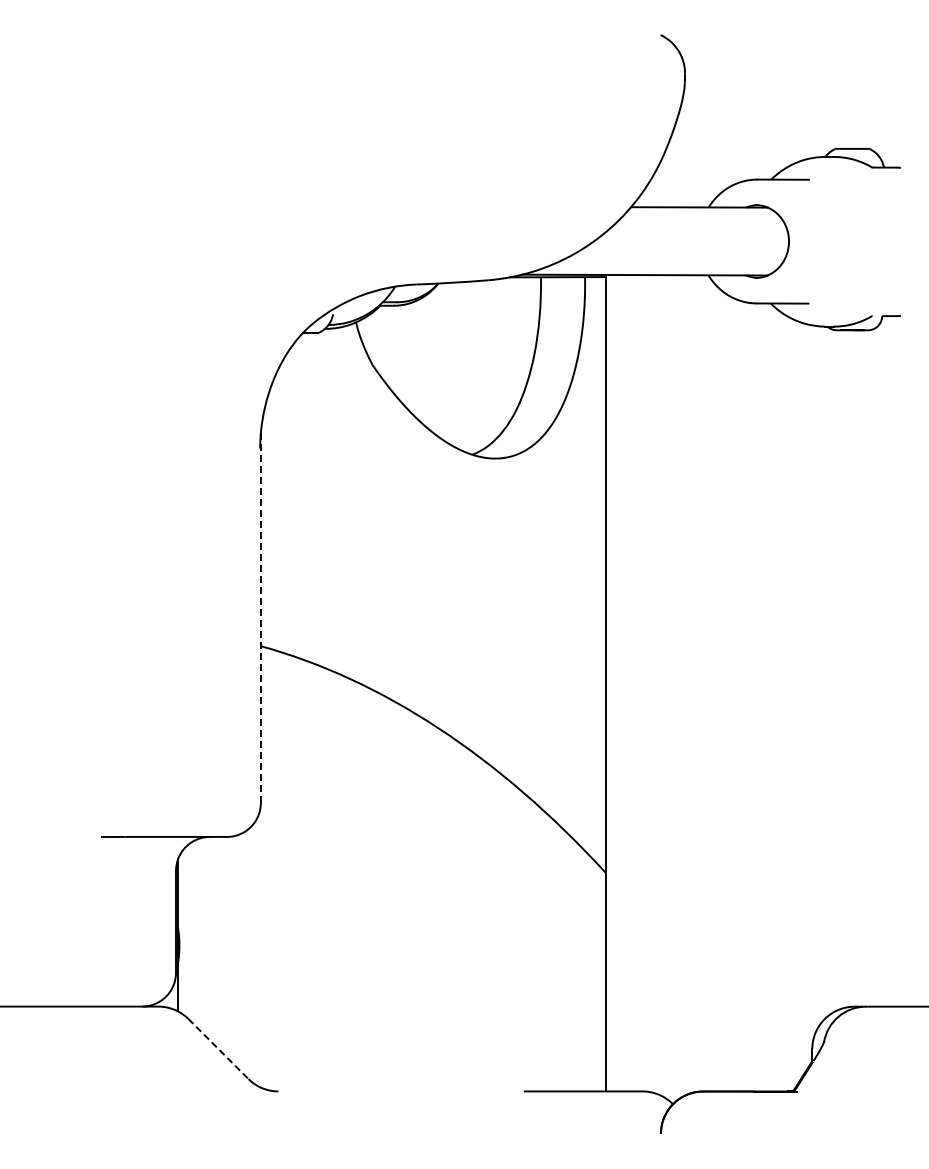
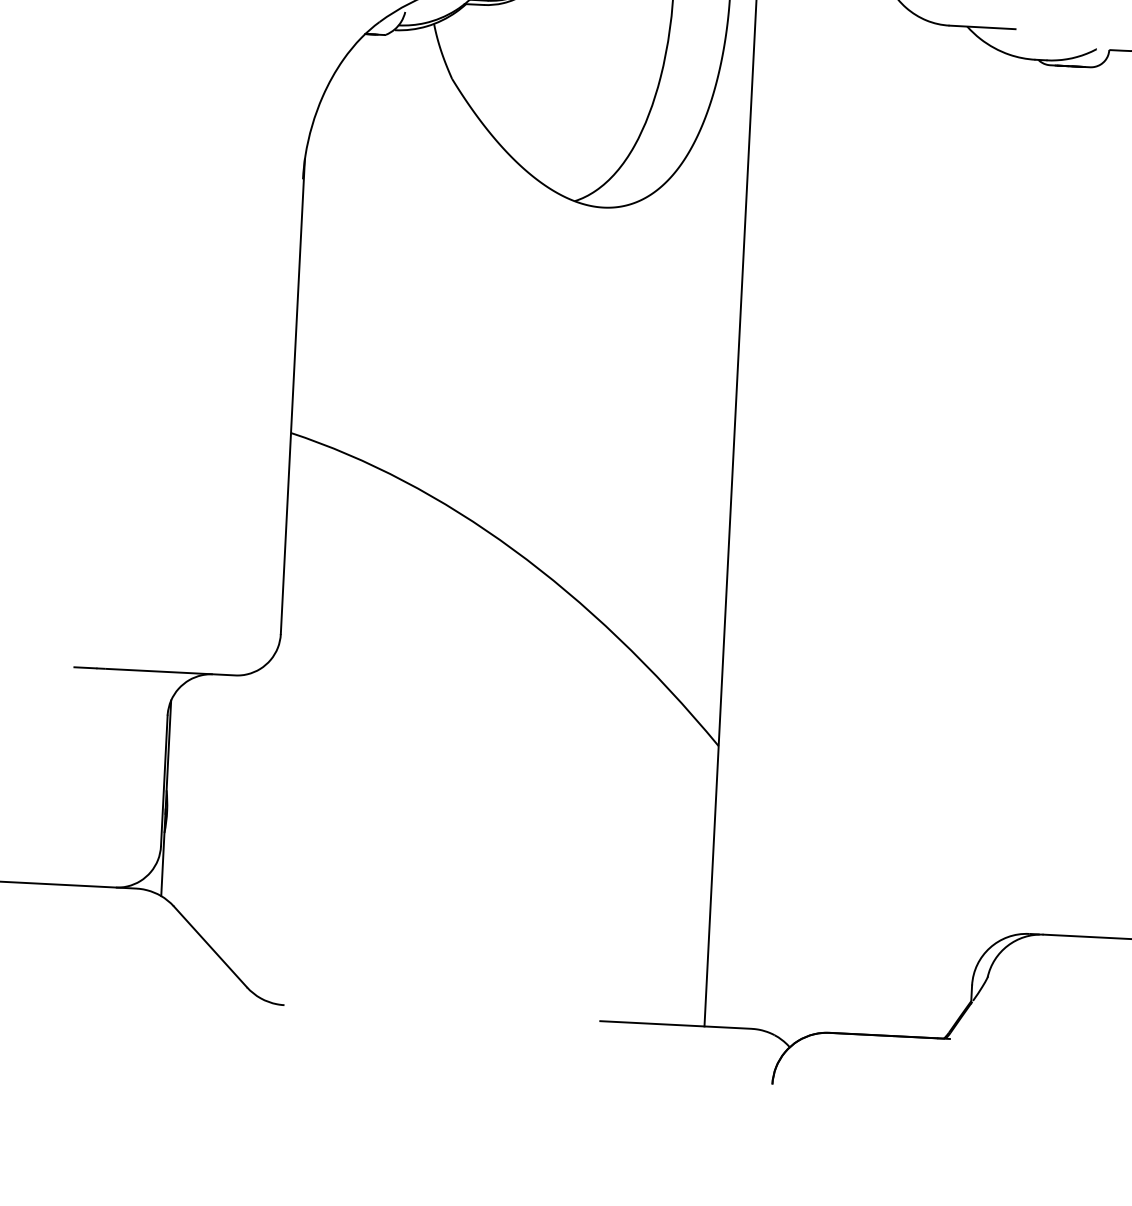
line: (260, 617) -> (292, 396), dashed -> solid
line: (218, 1049) -> (210, 947), dashed -> solid

